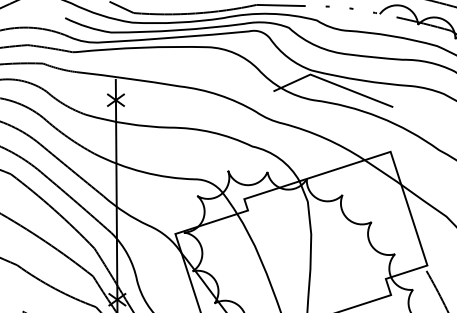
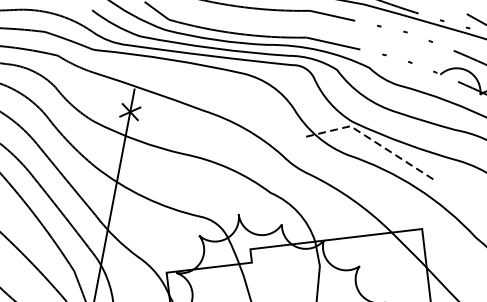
line: (332, 83) -> (372, 140), solid -> dashed

